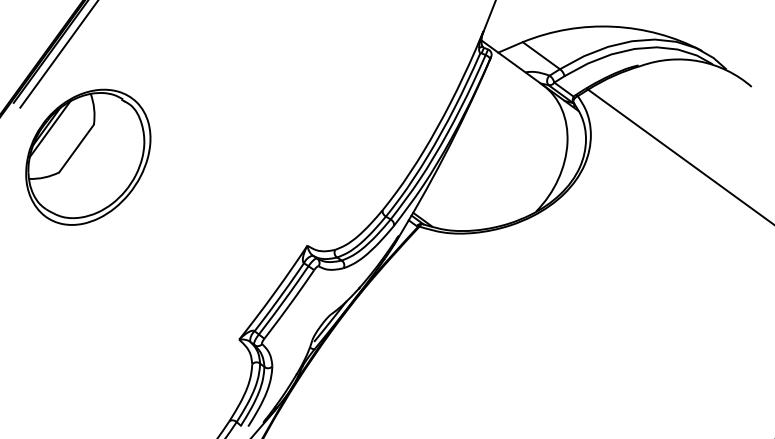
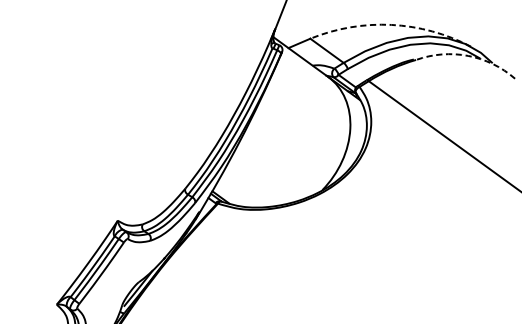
arc: (613, 26) -> (391, 24), solid -> dashed
arc: (699, 61) -> (468, 56), solid -> dashed

